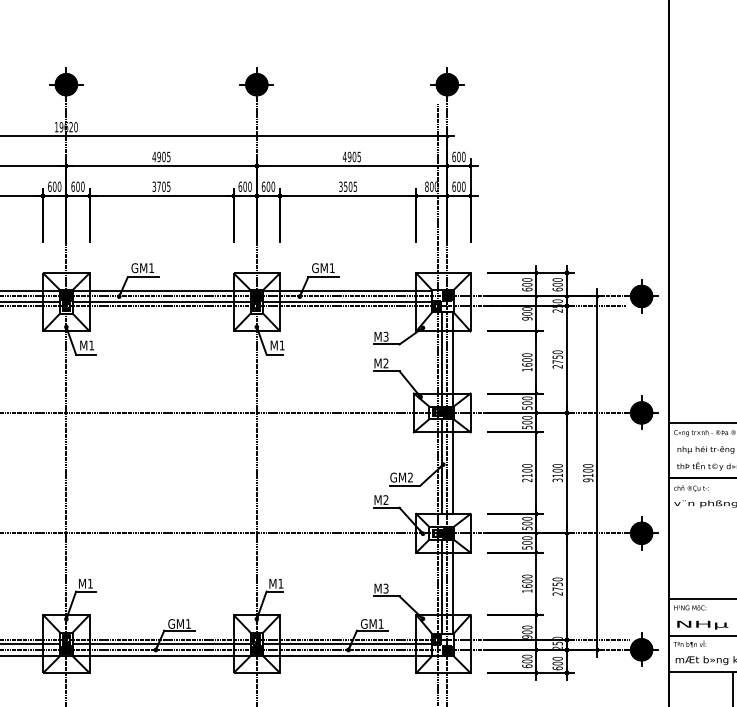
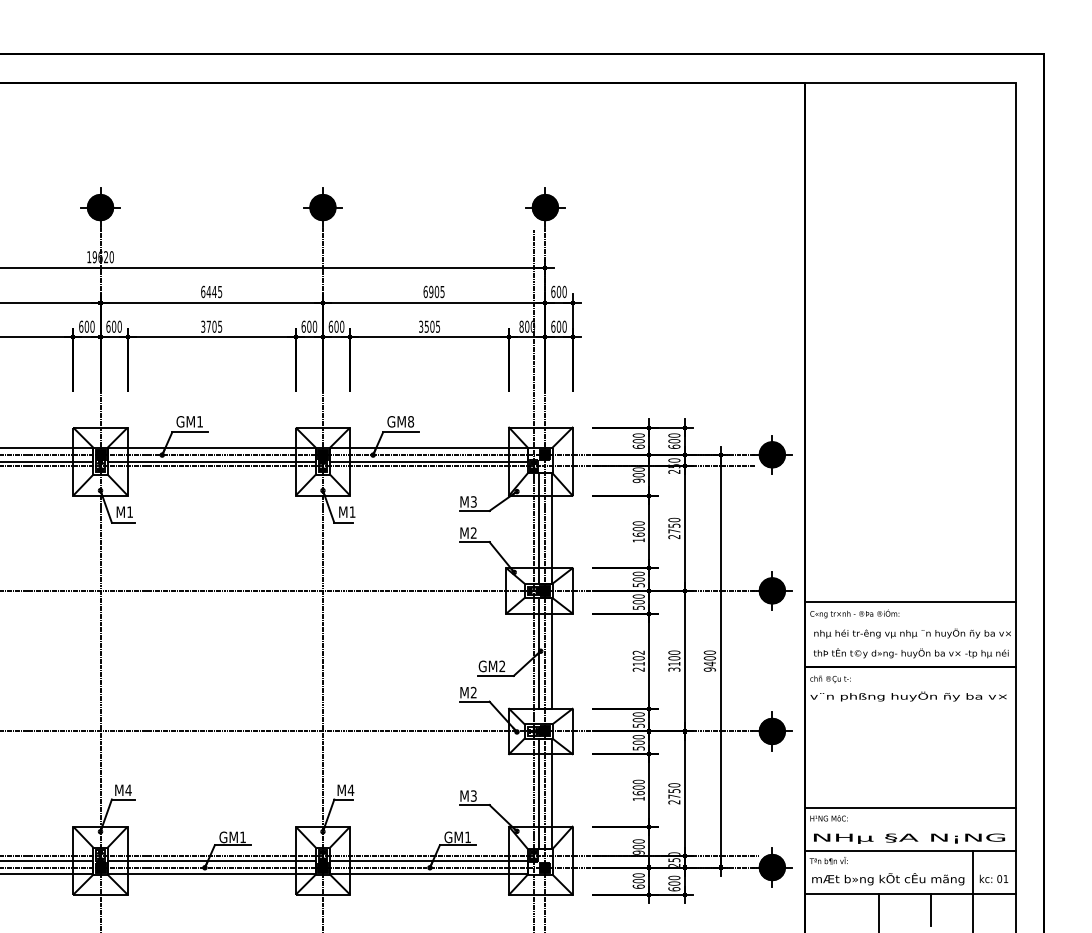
text: (158, 156) -> (208, 291), 4905 -> 6445
text: (344, 156) -> (425, 291), 4905 -> 6905
text: (332, 267) -> (411, 421), GM1 -> GM8
text: (527, 465) -> (638, 652), 2100 -> 2102
text: (587, 475) -> (709, 663), 9100 -> 9400
text: (90, 583) -> (128, 789), M1 -> M4
text: (280, 583) -> (350, 789), M1 -> M4

